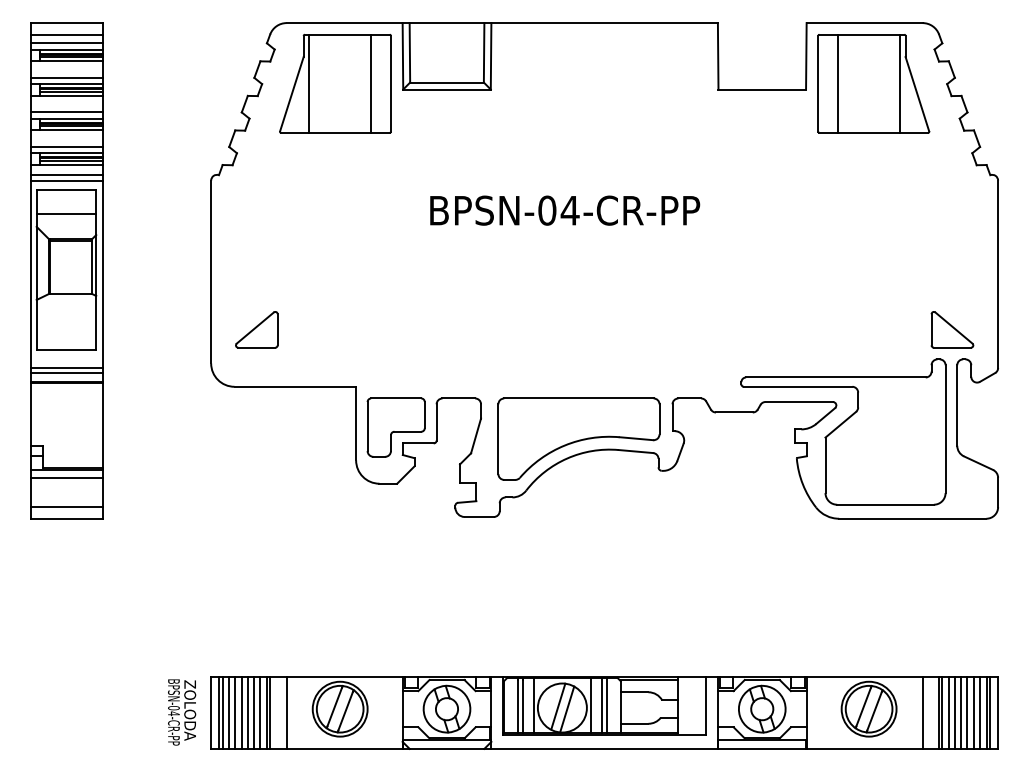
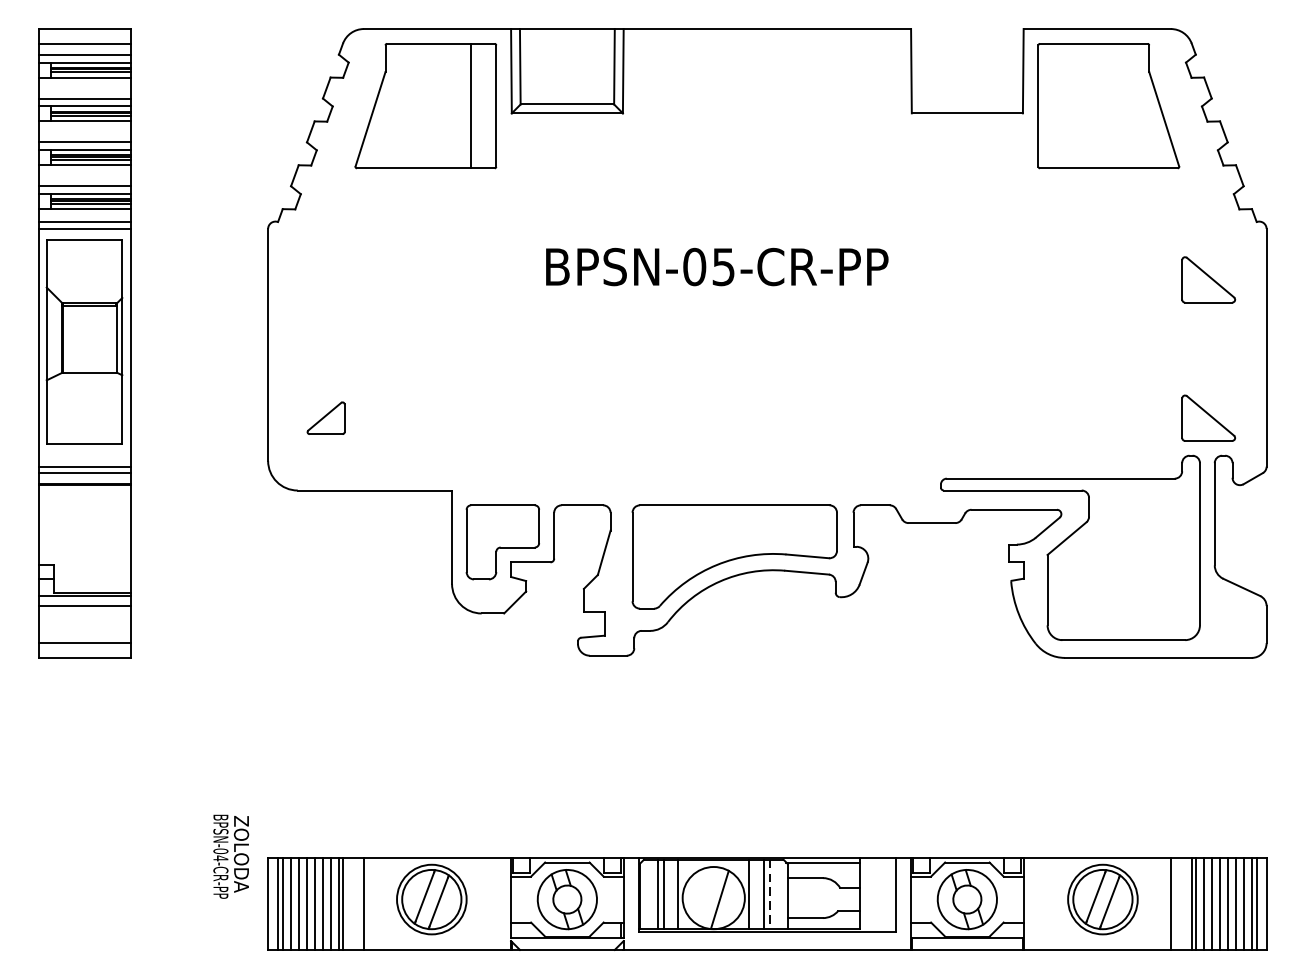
line: (309, 83) -> (392, 105), removed
line: (838, 83) -> (1064, 105), removed
line: (900, 83) -> (1142, 105), removed
text: (569, 210) -> (722, 266), BPSN-04-CR-PP -> BPSN-05-CR-PP
line: (66, 213) -> (84, 270), removed
part: (952, 220) -> (1208, 279), added
part: (256, 329) -> (325, 417), size x0.7
line: (606, 705) -> (769, 894), solid -> dashed
line: (558, 706) -> (708, 896), removed
text: (182, 712) -> (231, 856), moved

